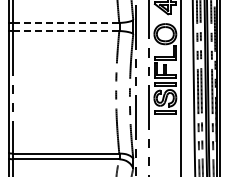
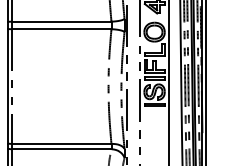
line: (66, 22) -> (62, 21), dashed -> solid
line: (65, 31) -> (61, 29), dashed -> solid

